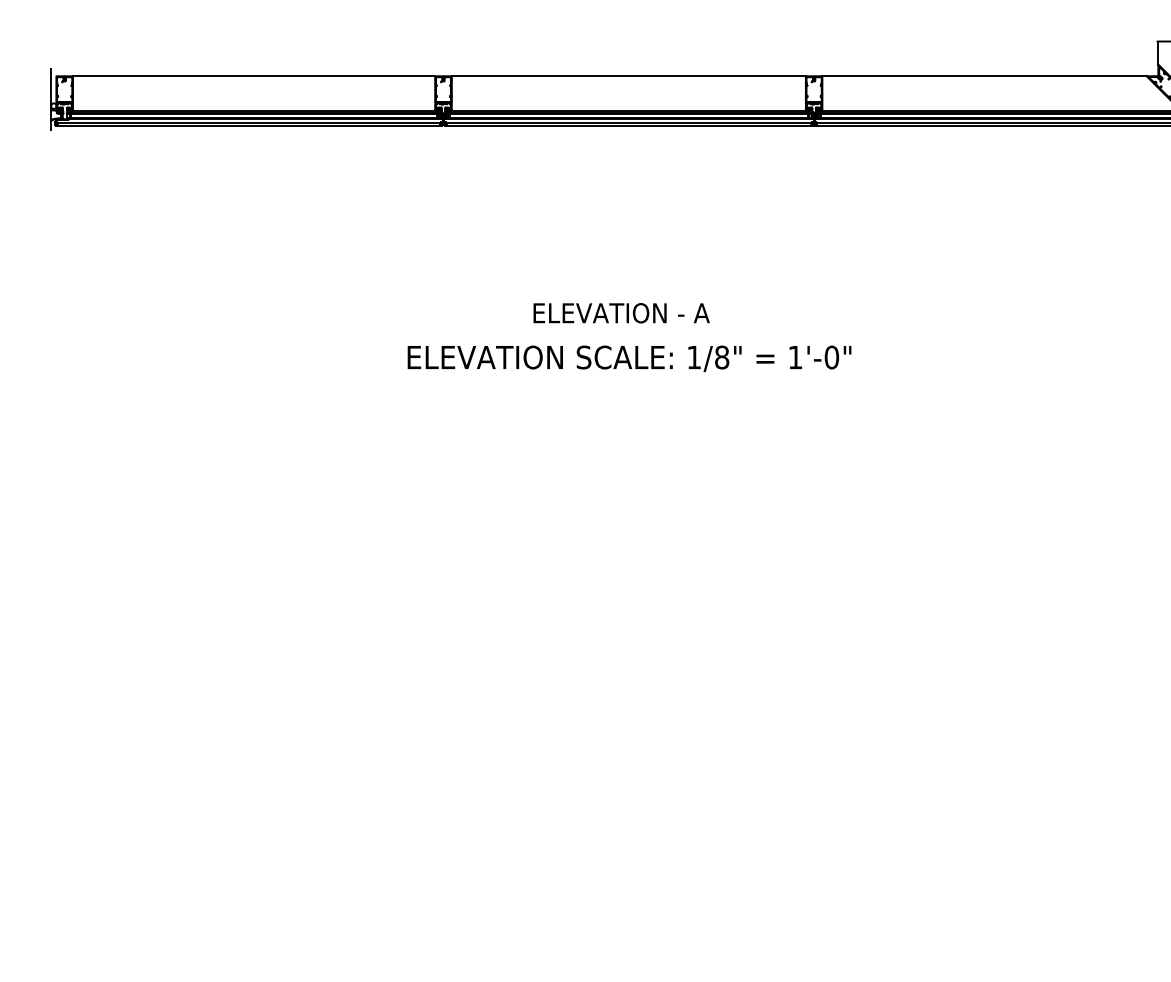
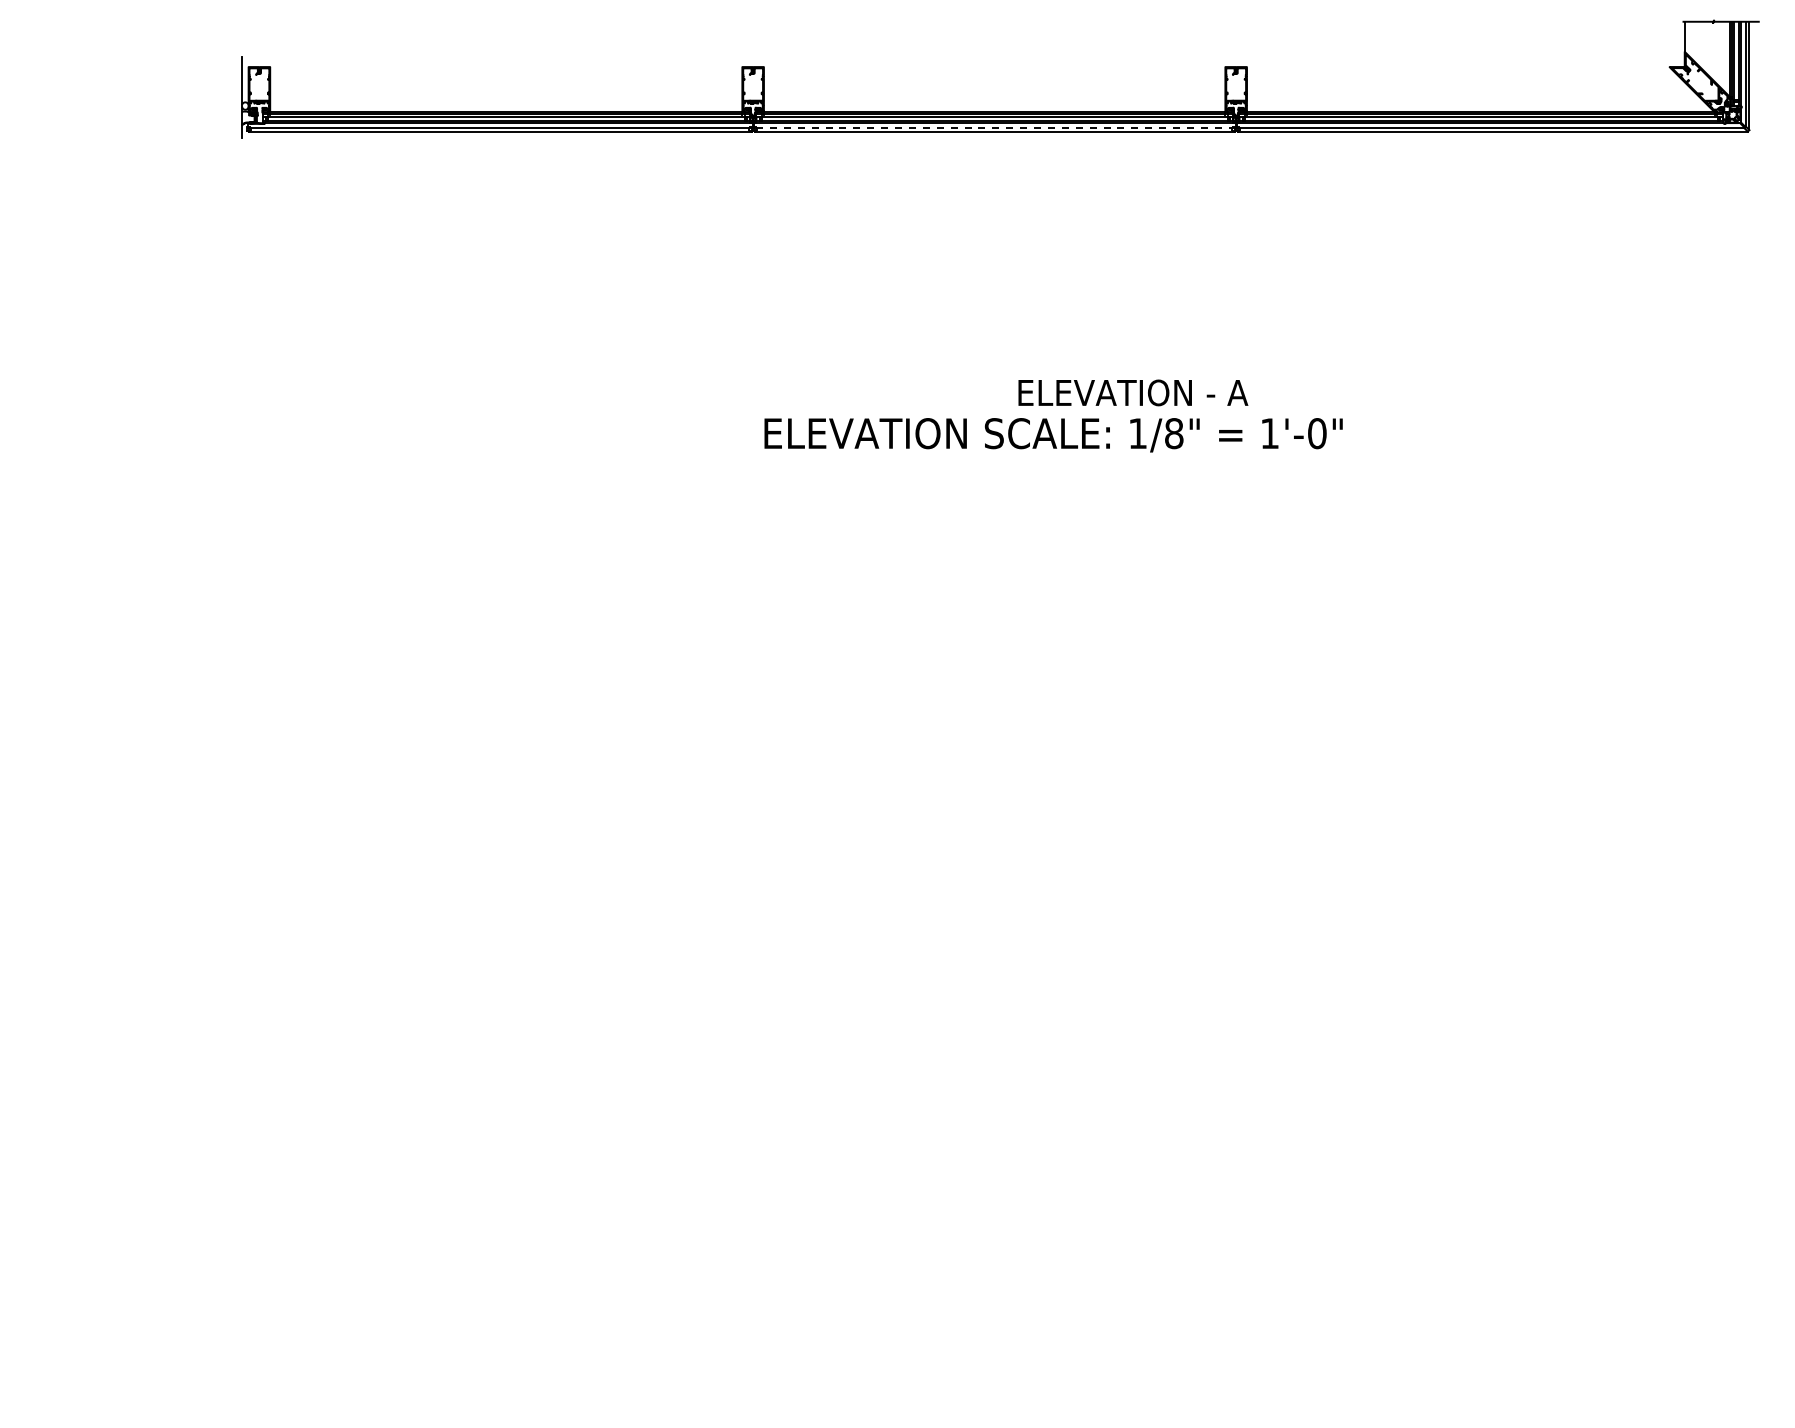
line: (254, 76) -> (506, 67), removed
line: (628, 76) -> (994, 67), removed
line: (983, 76) -> (1457, 67), removed
line: (628, 122) -> (994, 127), solid -> dashed
text: (621, 312) -> (1133, 392), moved
text: (629, 358) -> (1053, 435), moved

